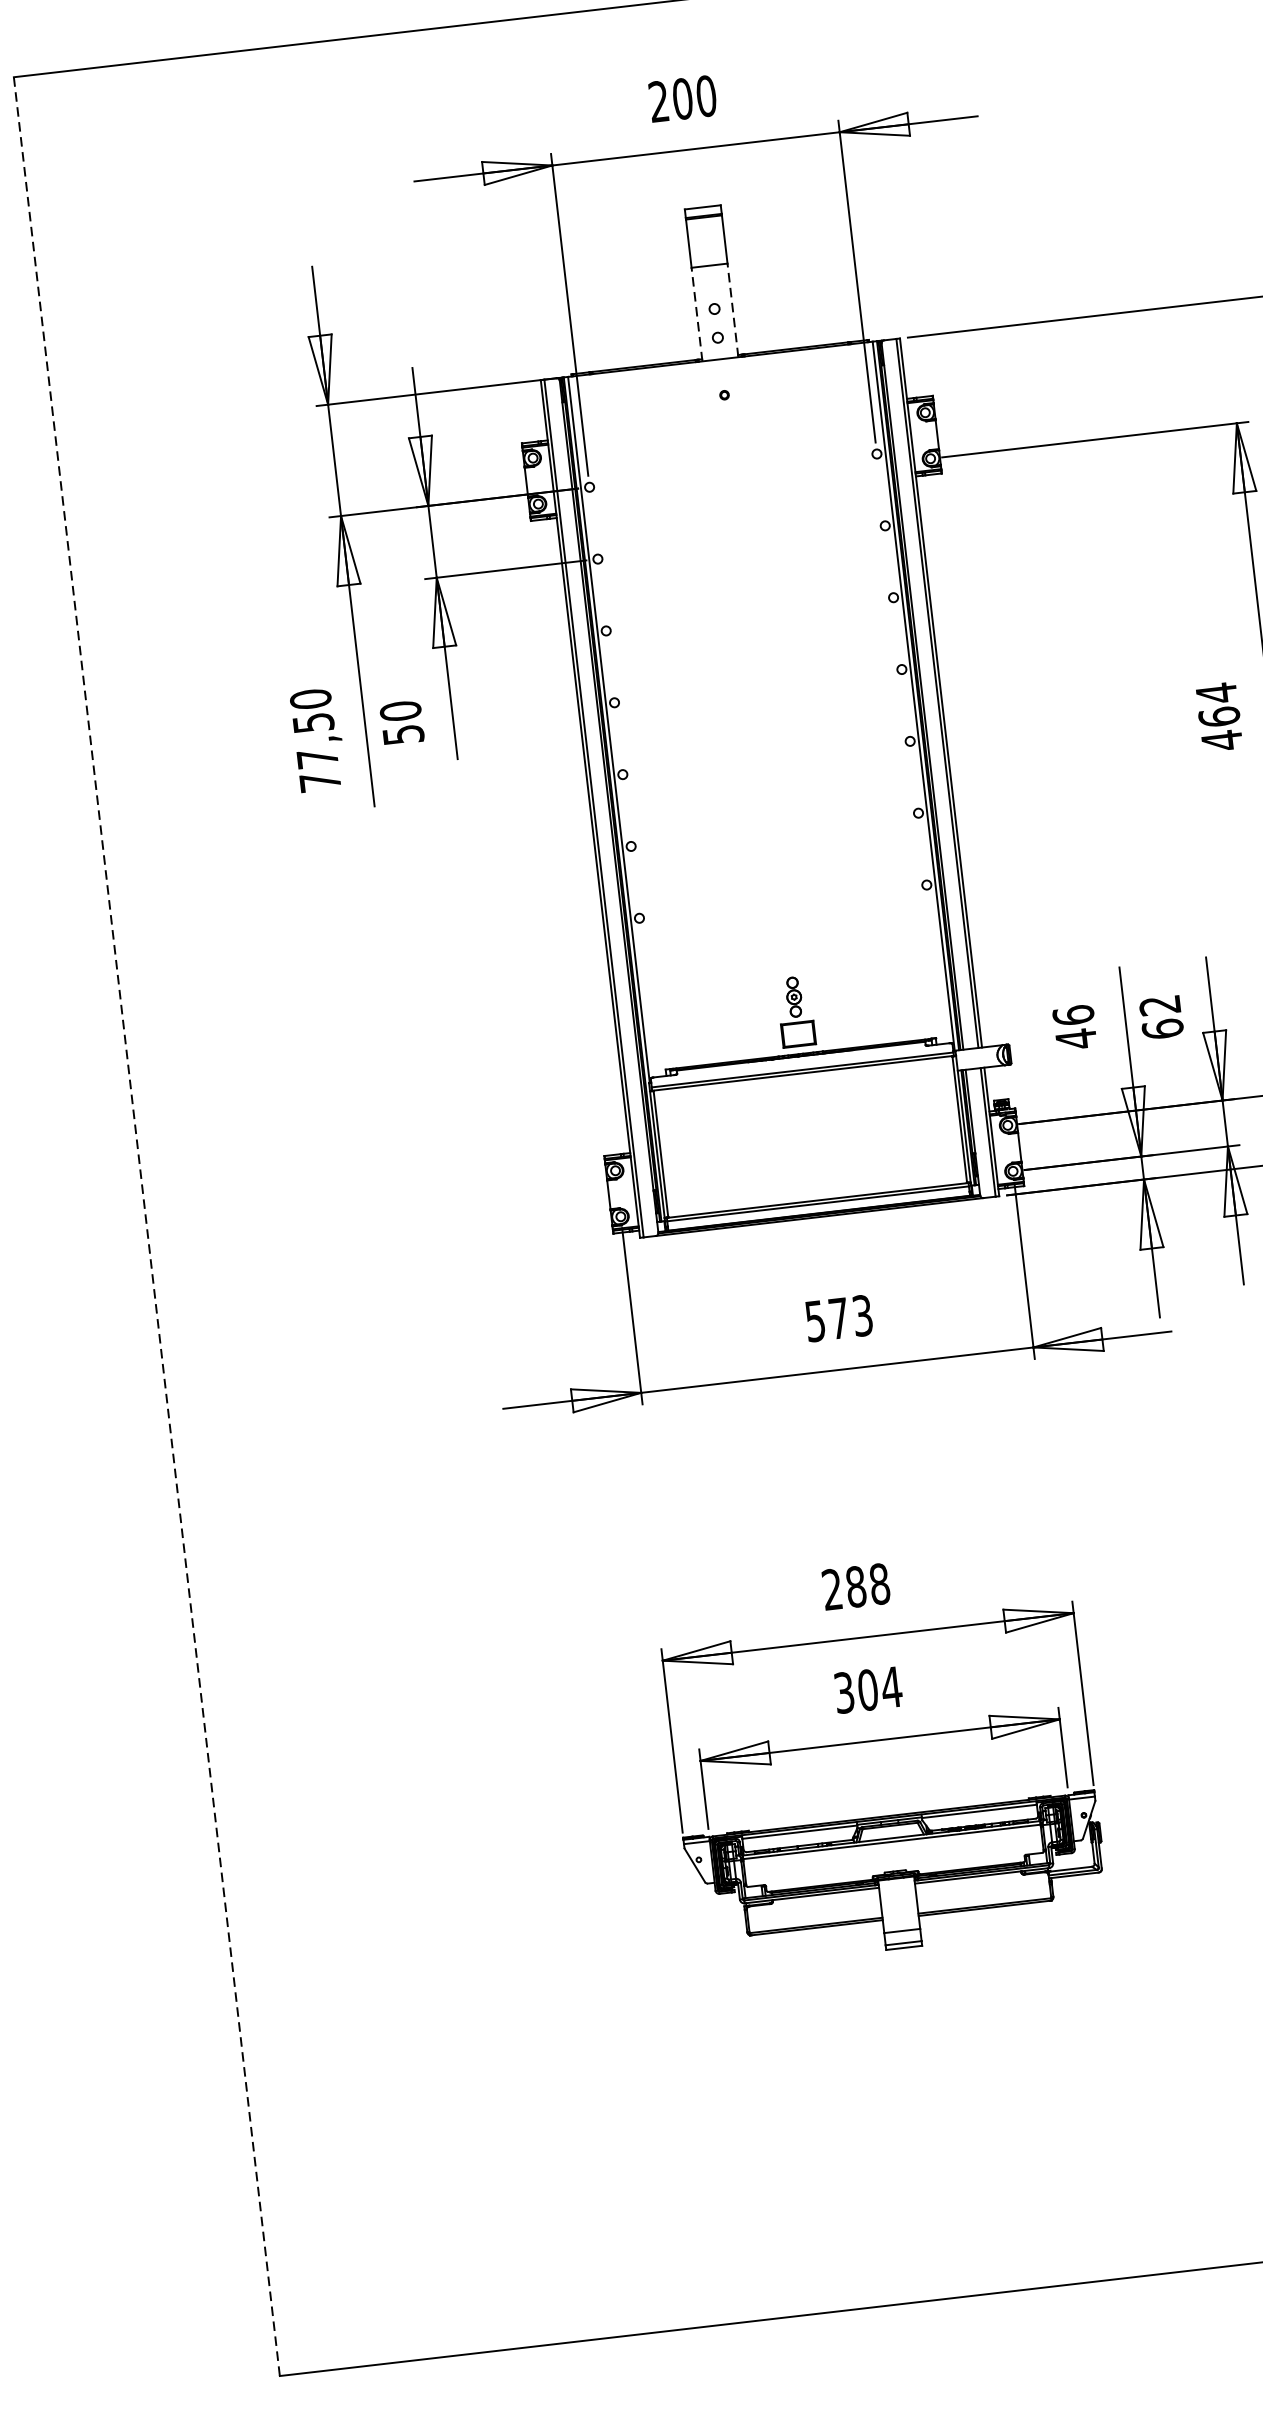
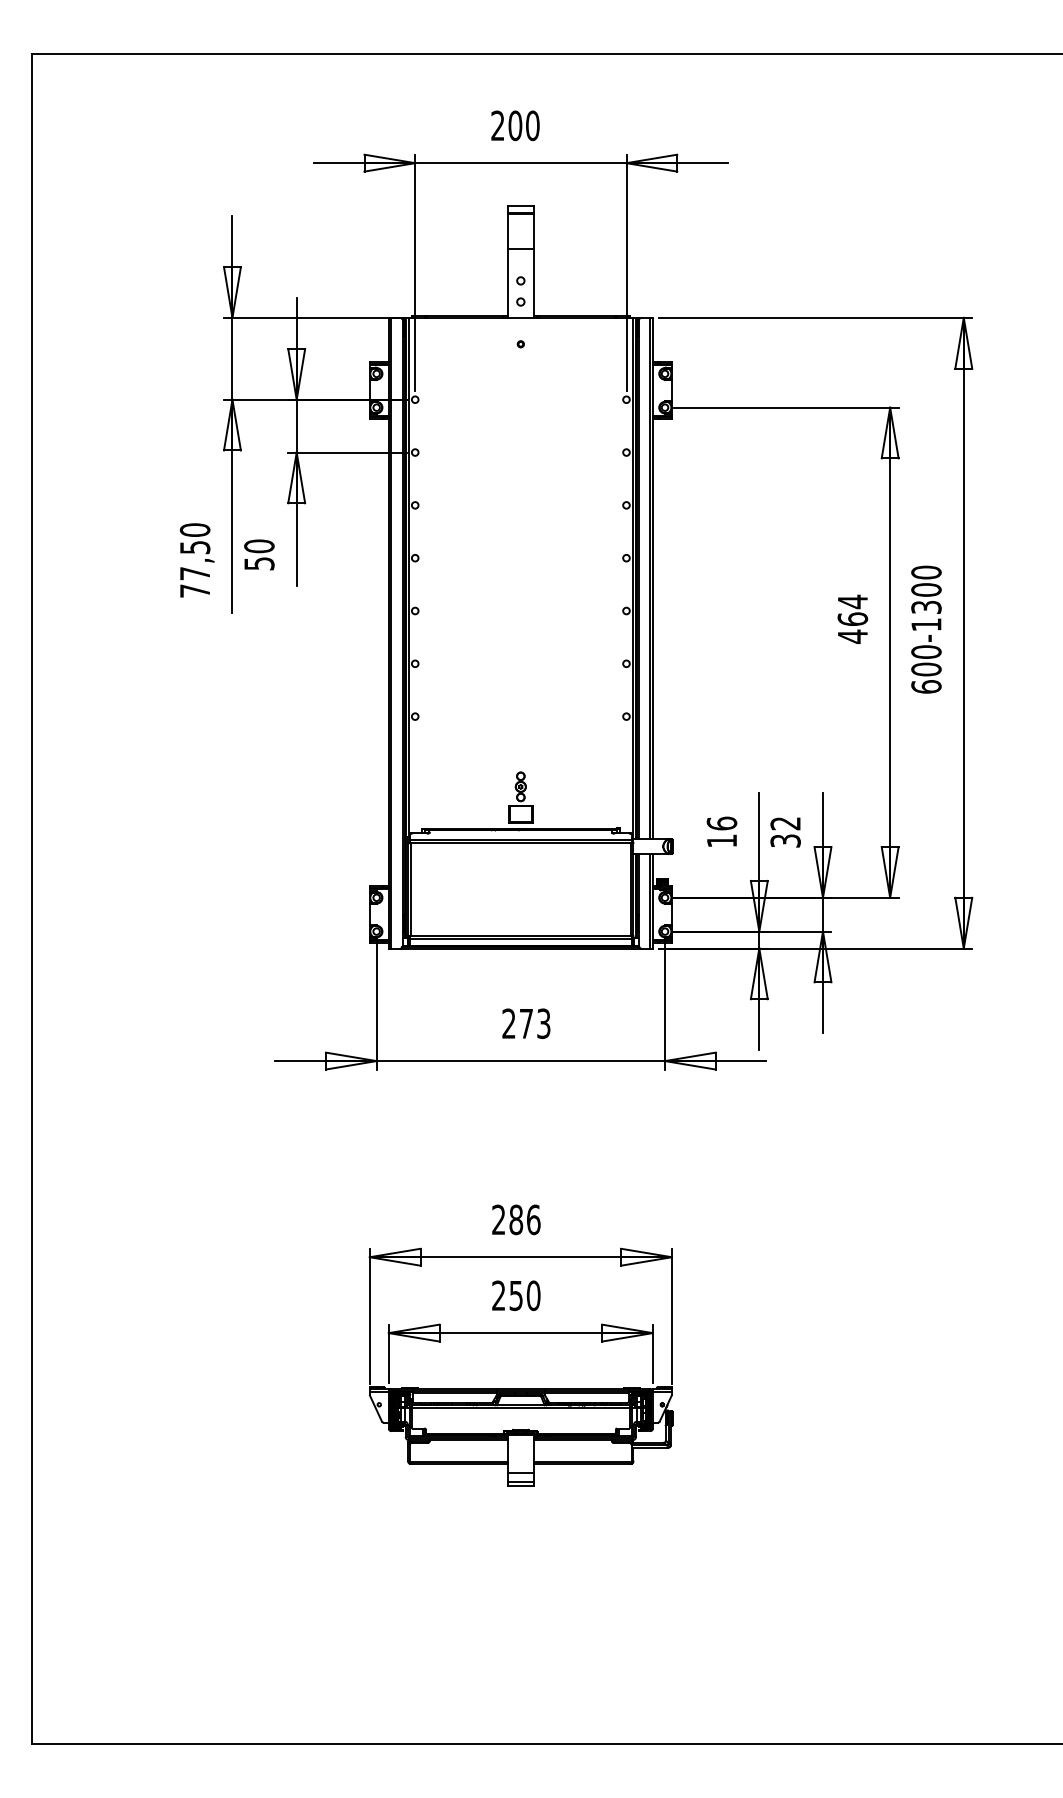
line: (733, 309) -> (534, 282), dashed -> solid
line: (696, 313) -> (507, 282), dashed -> solid
text: (1162, 1028) -> (785, 840), 62 -> 32
text: (1075, 1038) -> (721, 840), 46 -> 16
line: (146, 1227) -> (31, 899), dashed -> solid
text: (814, 1320) -> (508, 1023), 573 -> 273
text: (879, 1583) -> (533, 1219), 288 -> 286
text: (868, 1689) -> (516, 1295), 304 -> 250

